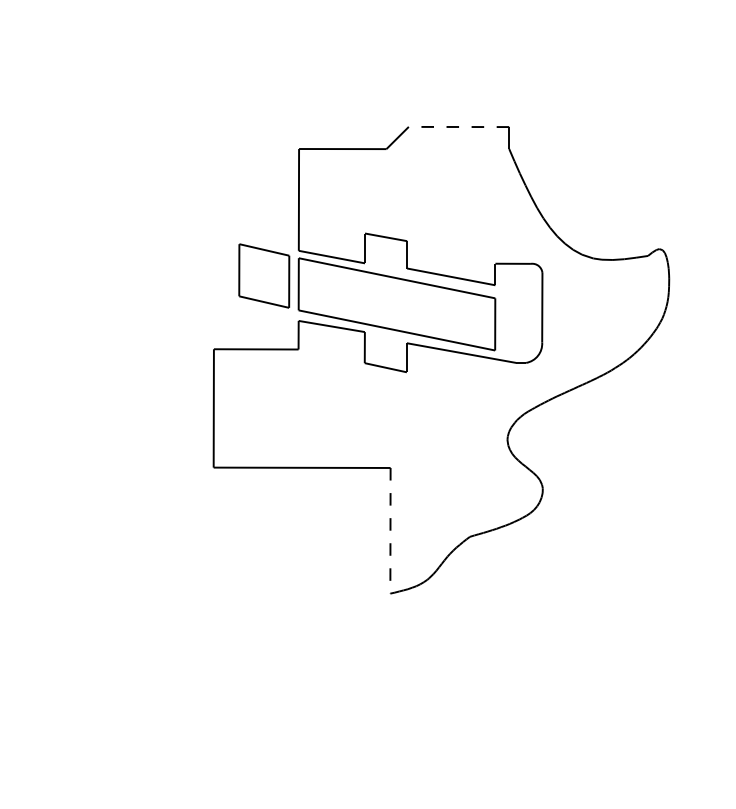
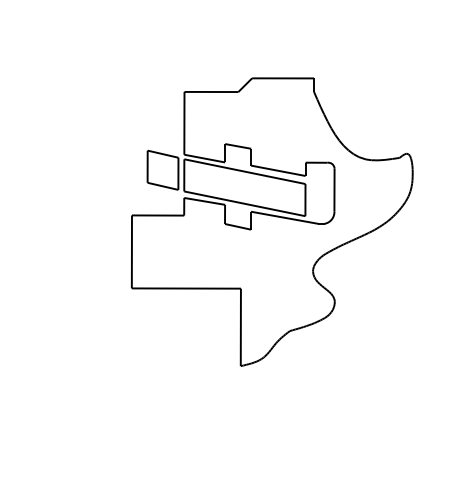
line: (459, 127) -> (283, 78), dashed -> solid
line: (389, 530) -> (240, 327), dashed -> solid

